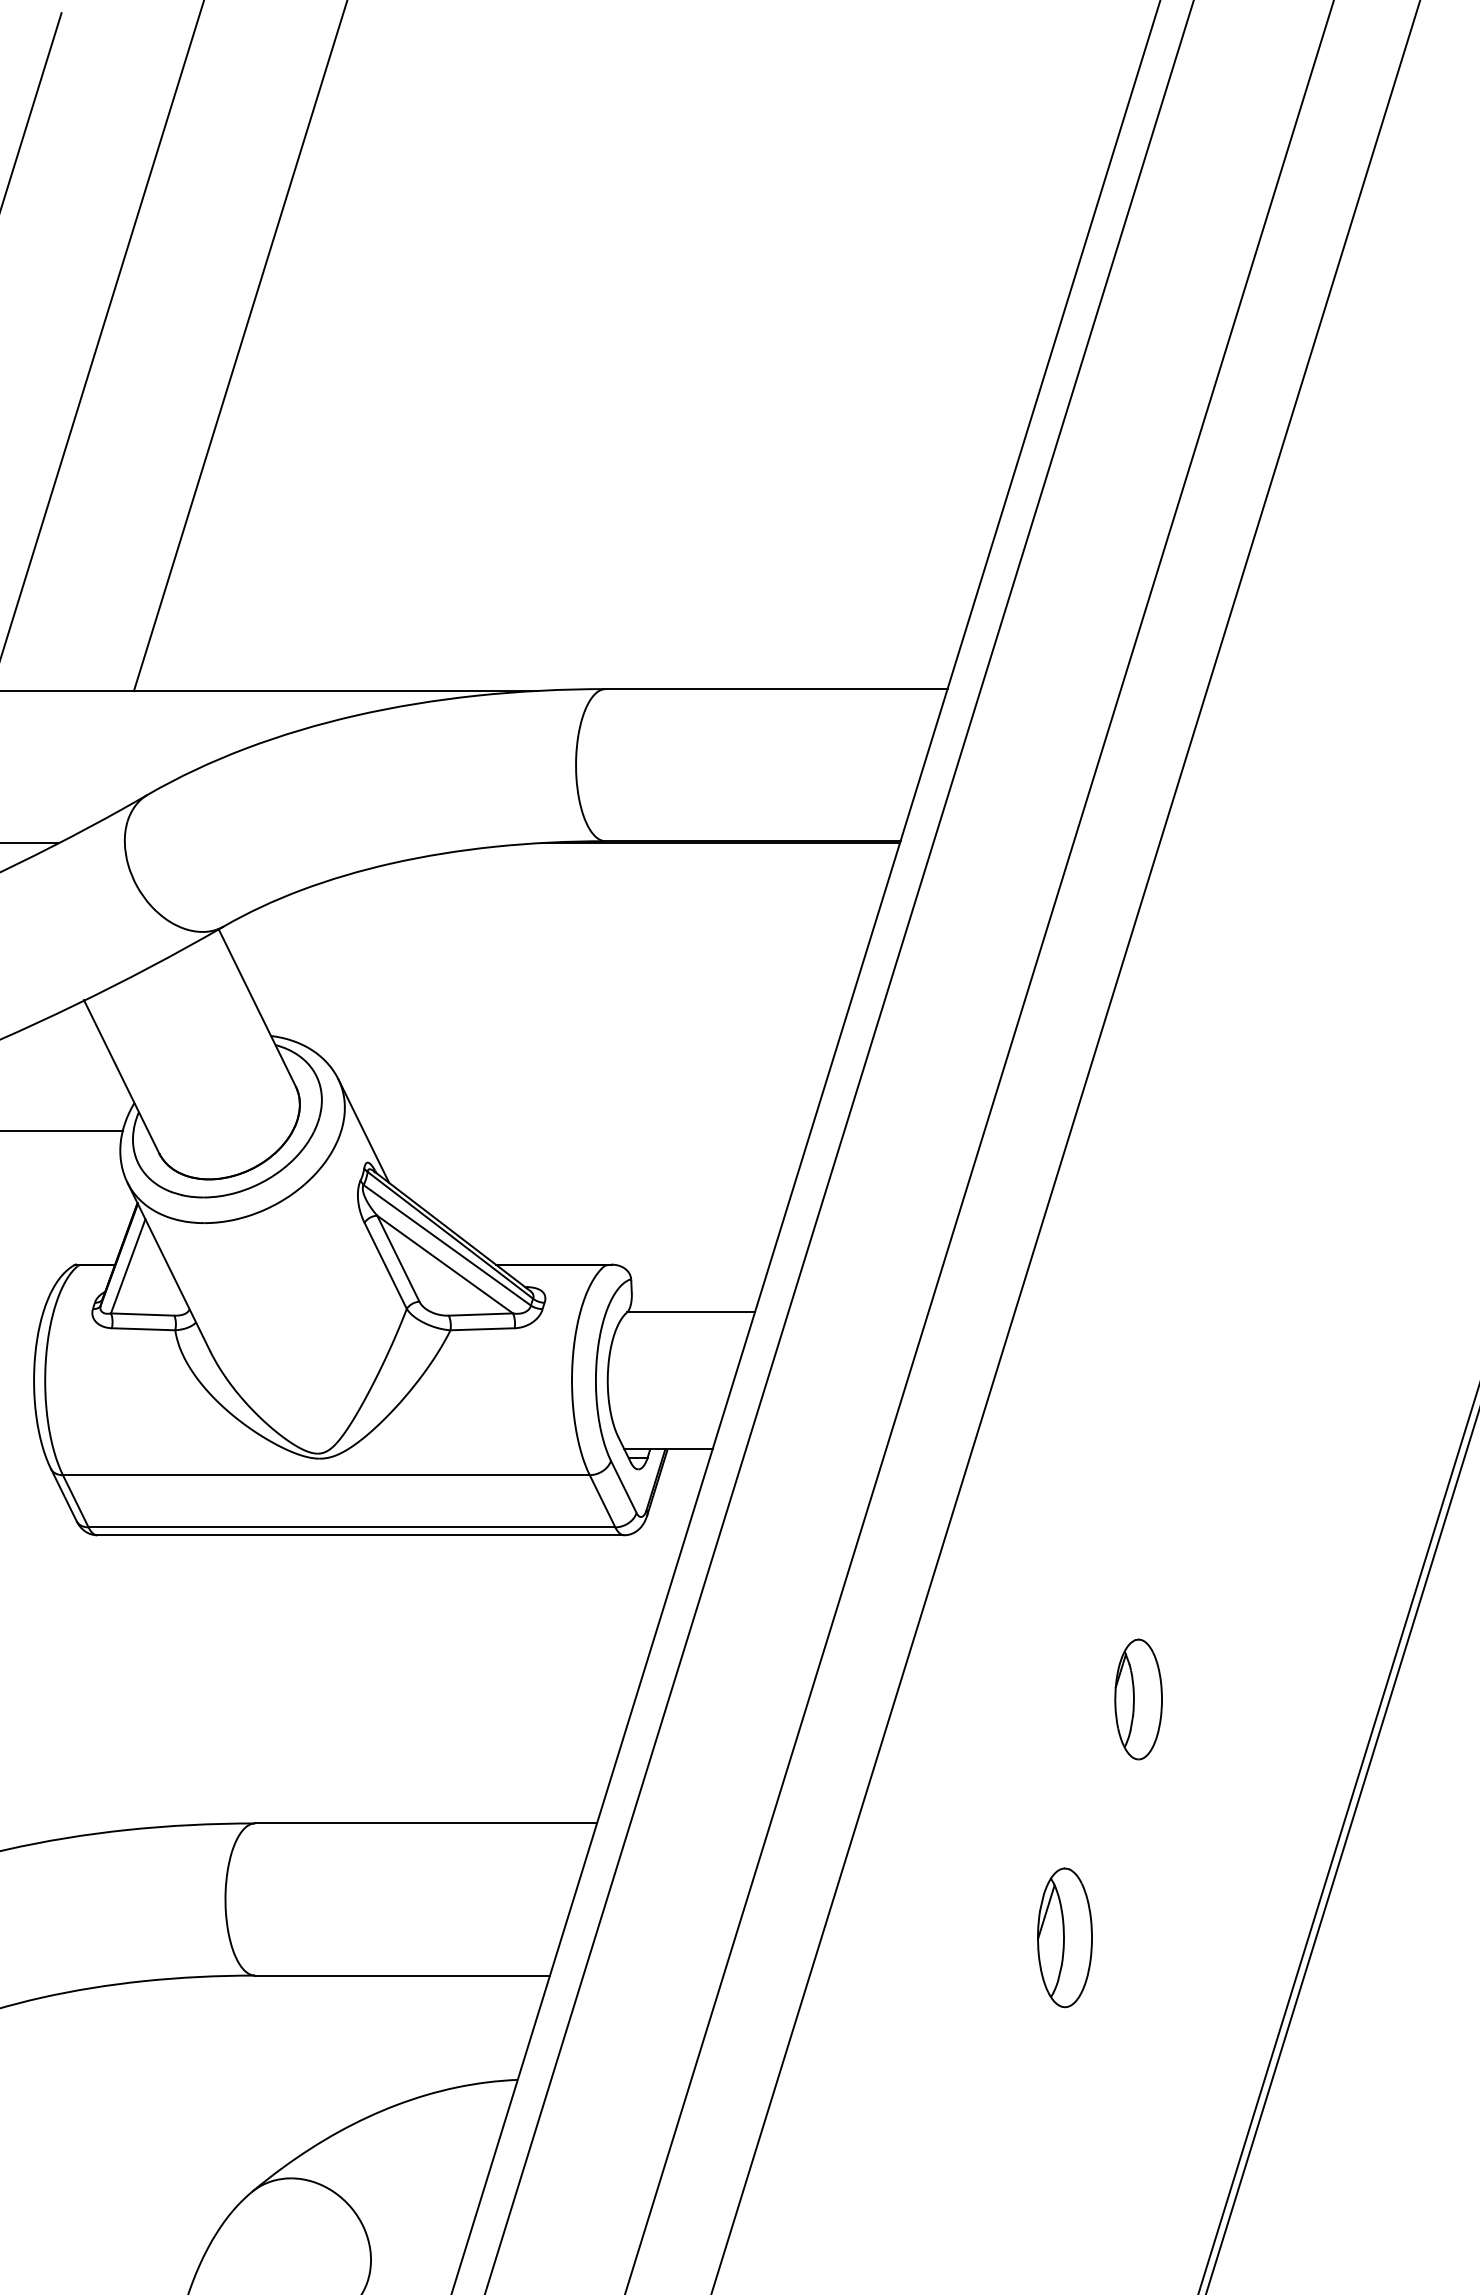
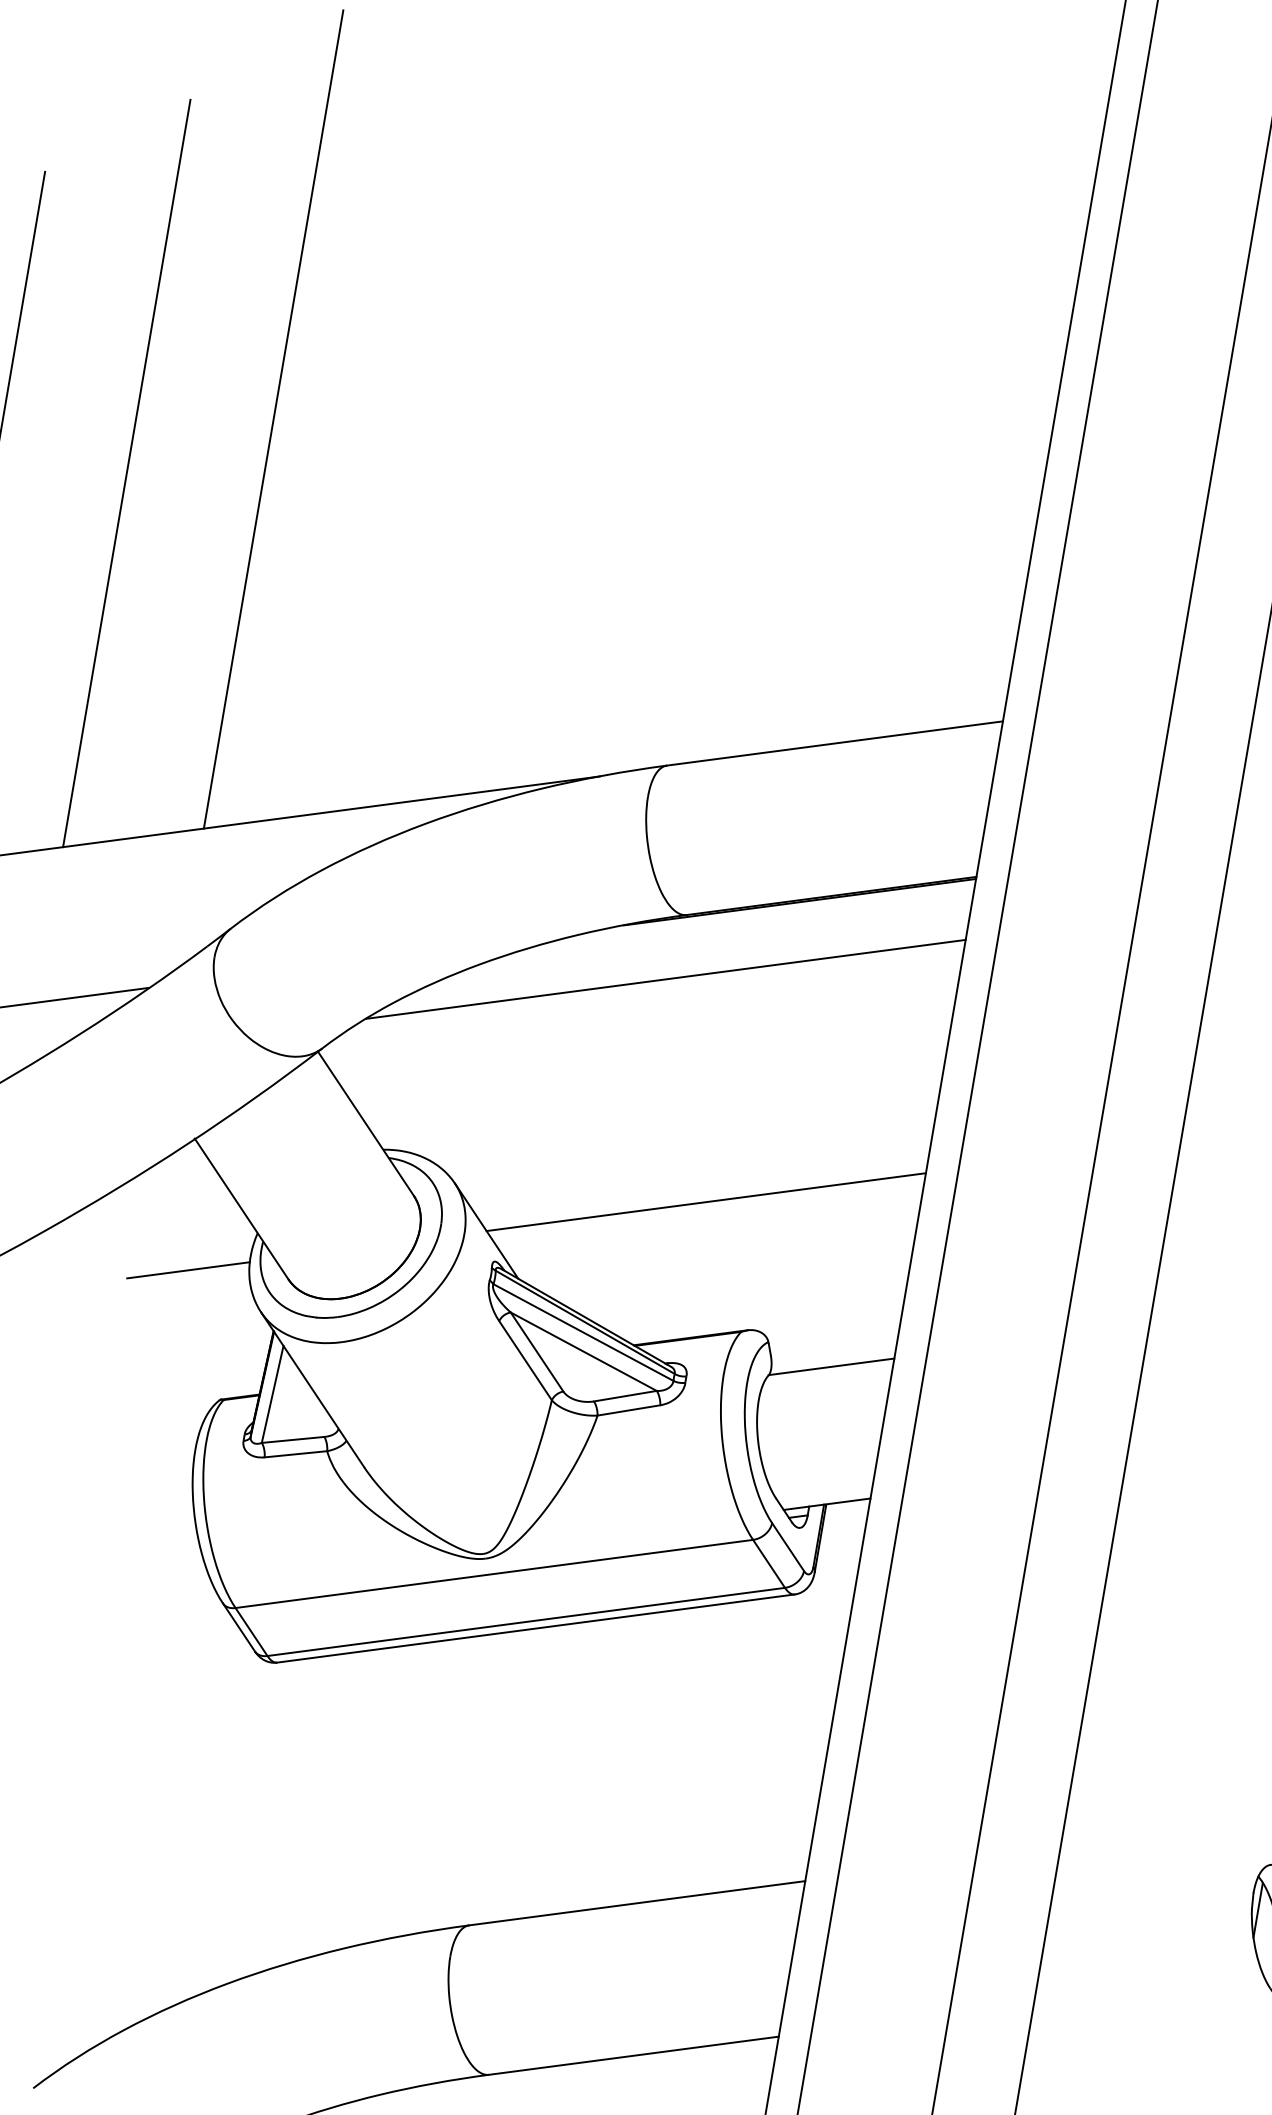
line: (576, 902) -> (666, 979), added
line: (586, 1131) -> (705, 1202), added

